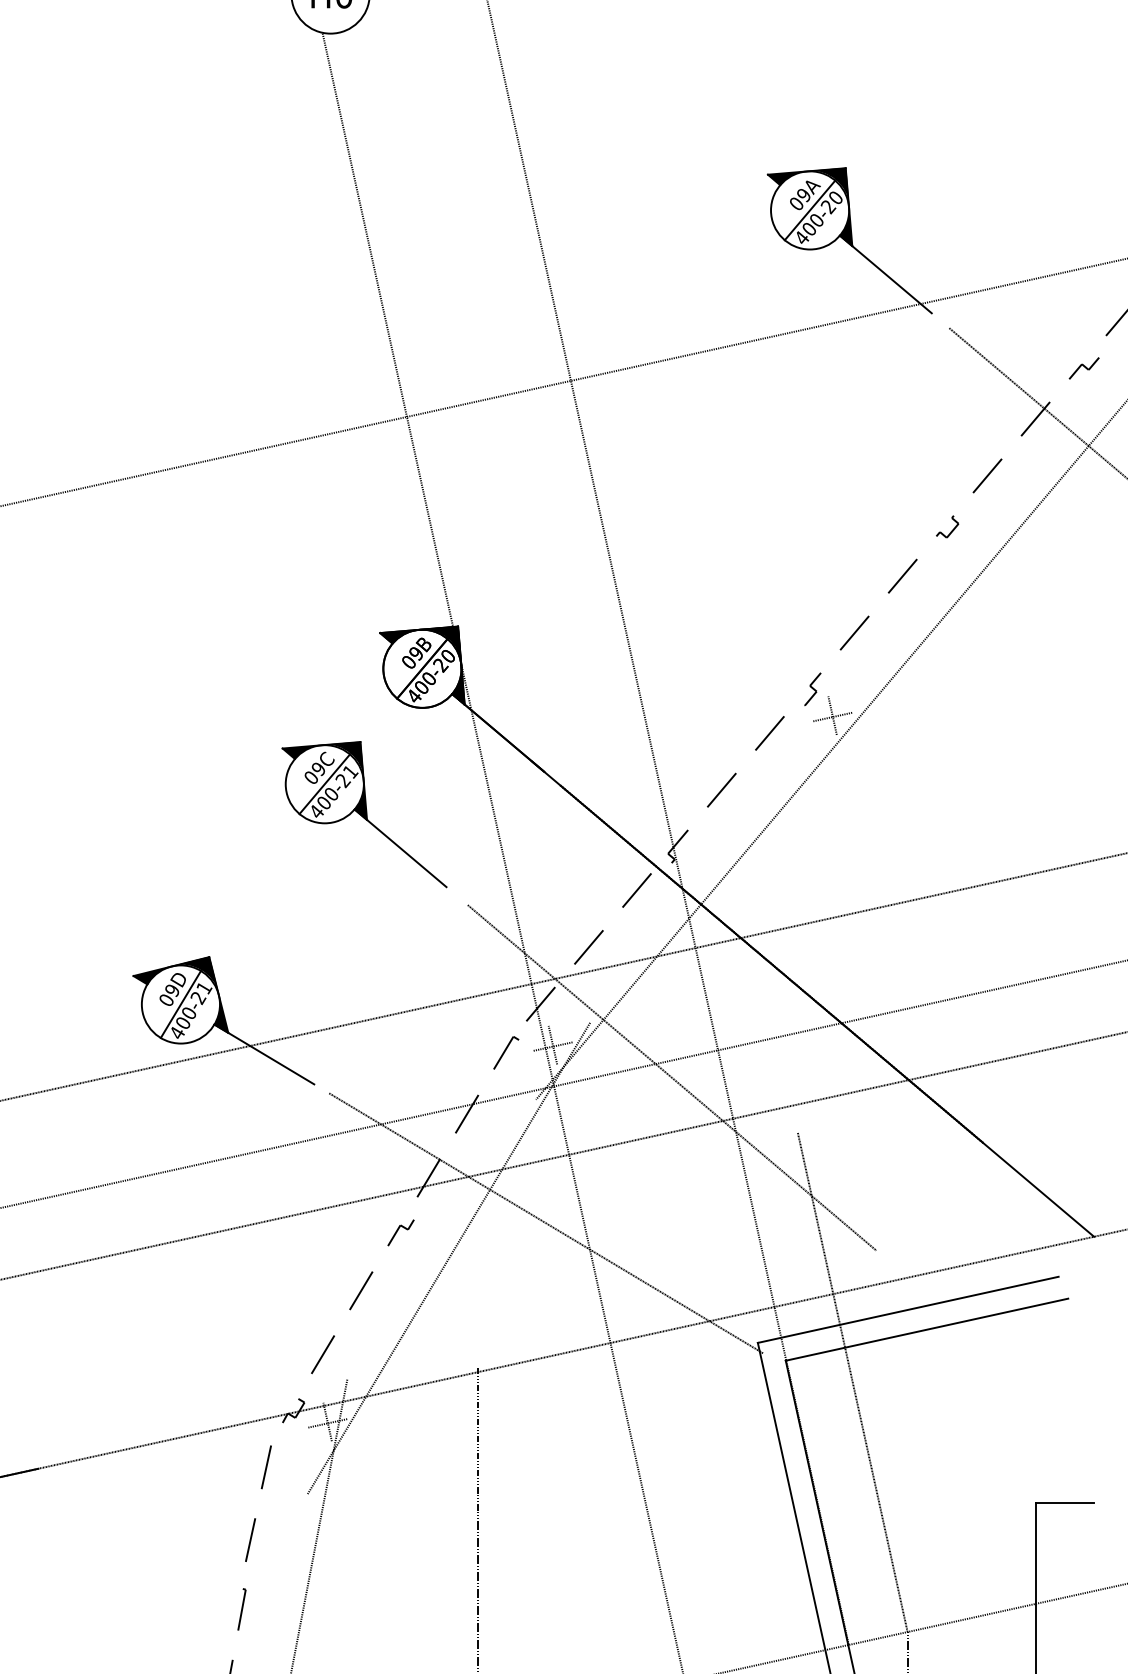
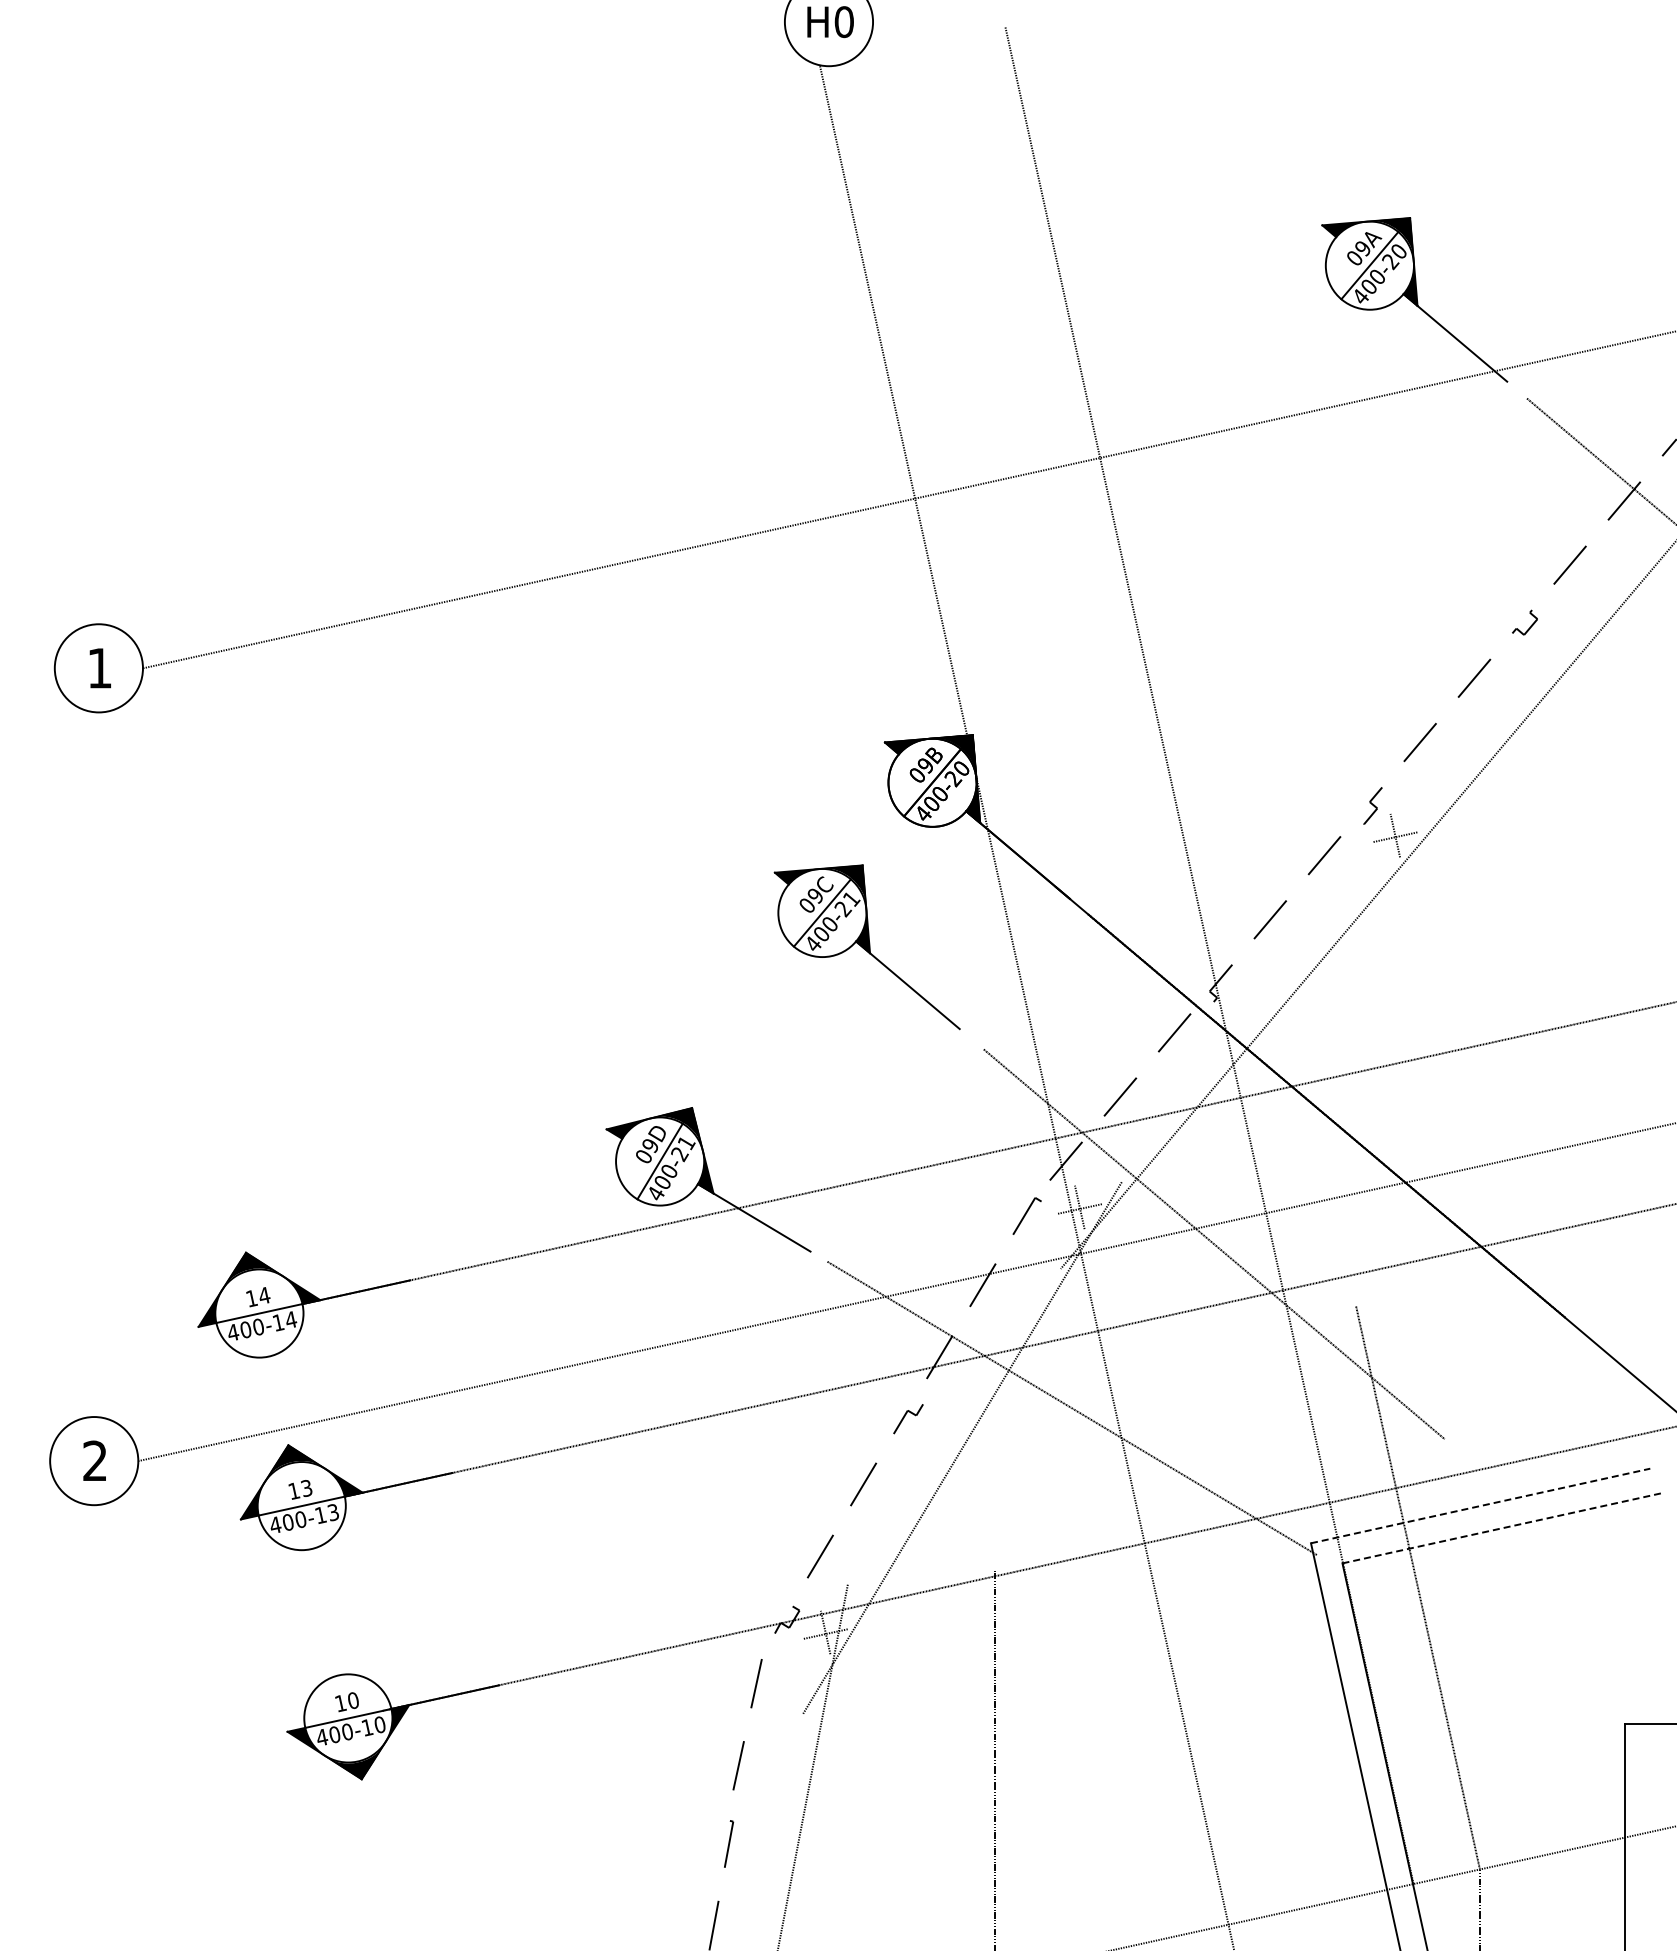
line: (908, 1309) -> (1480, 1505), solid -> dashed
line: (927, 1329) -> (1502, 1528), solid -> dashed

